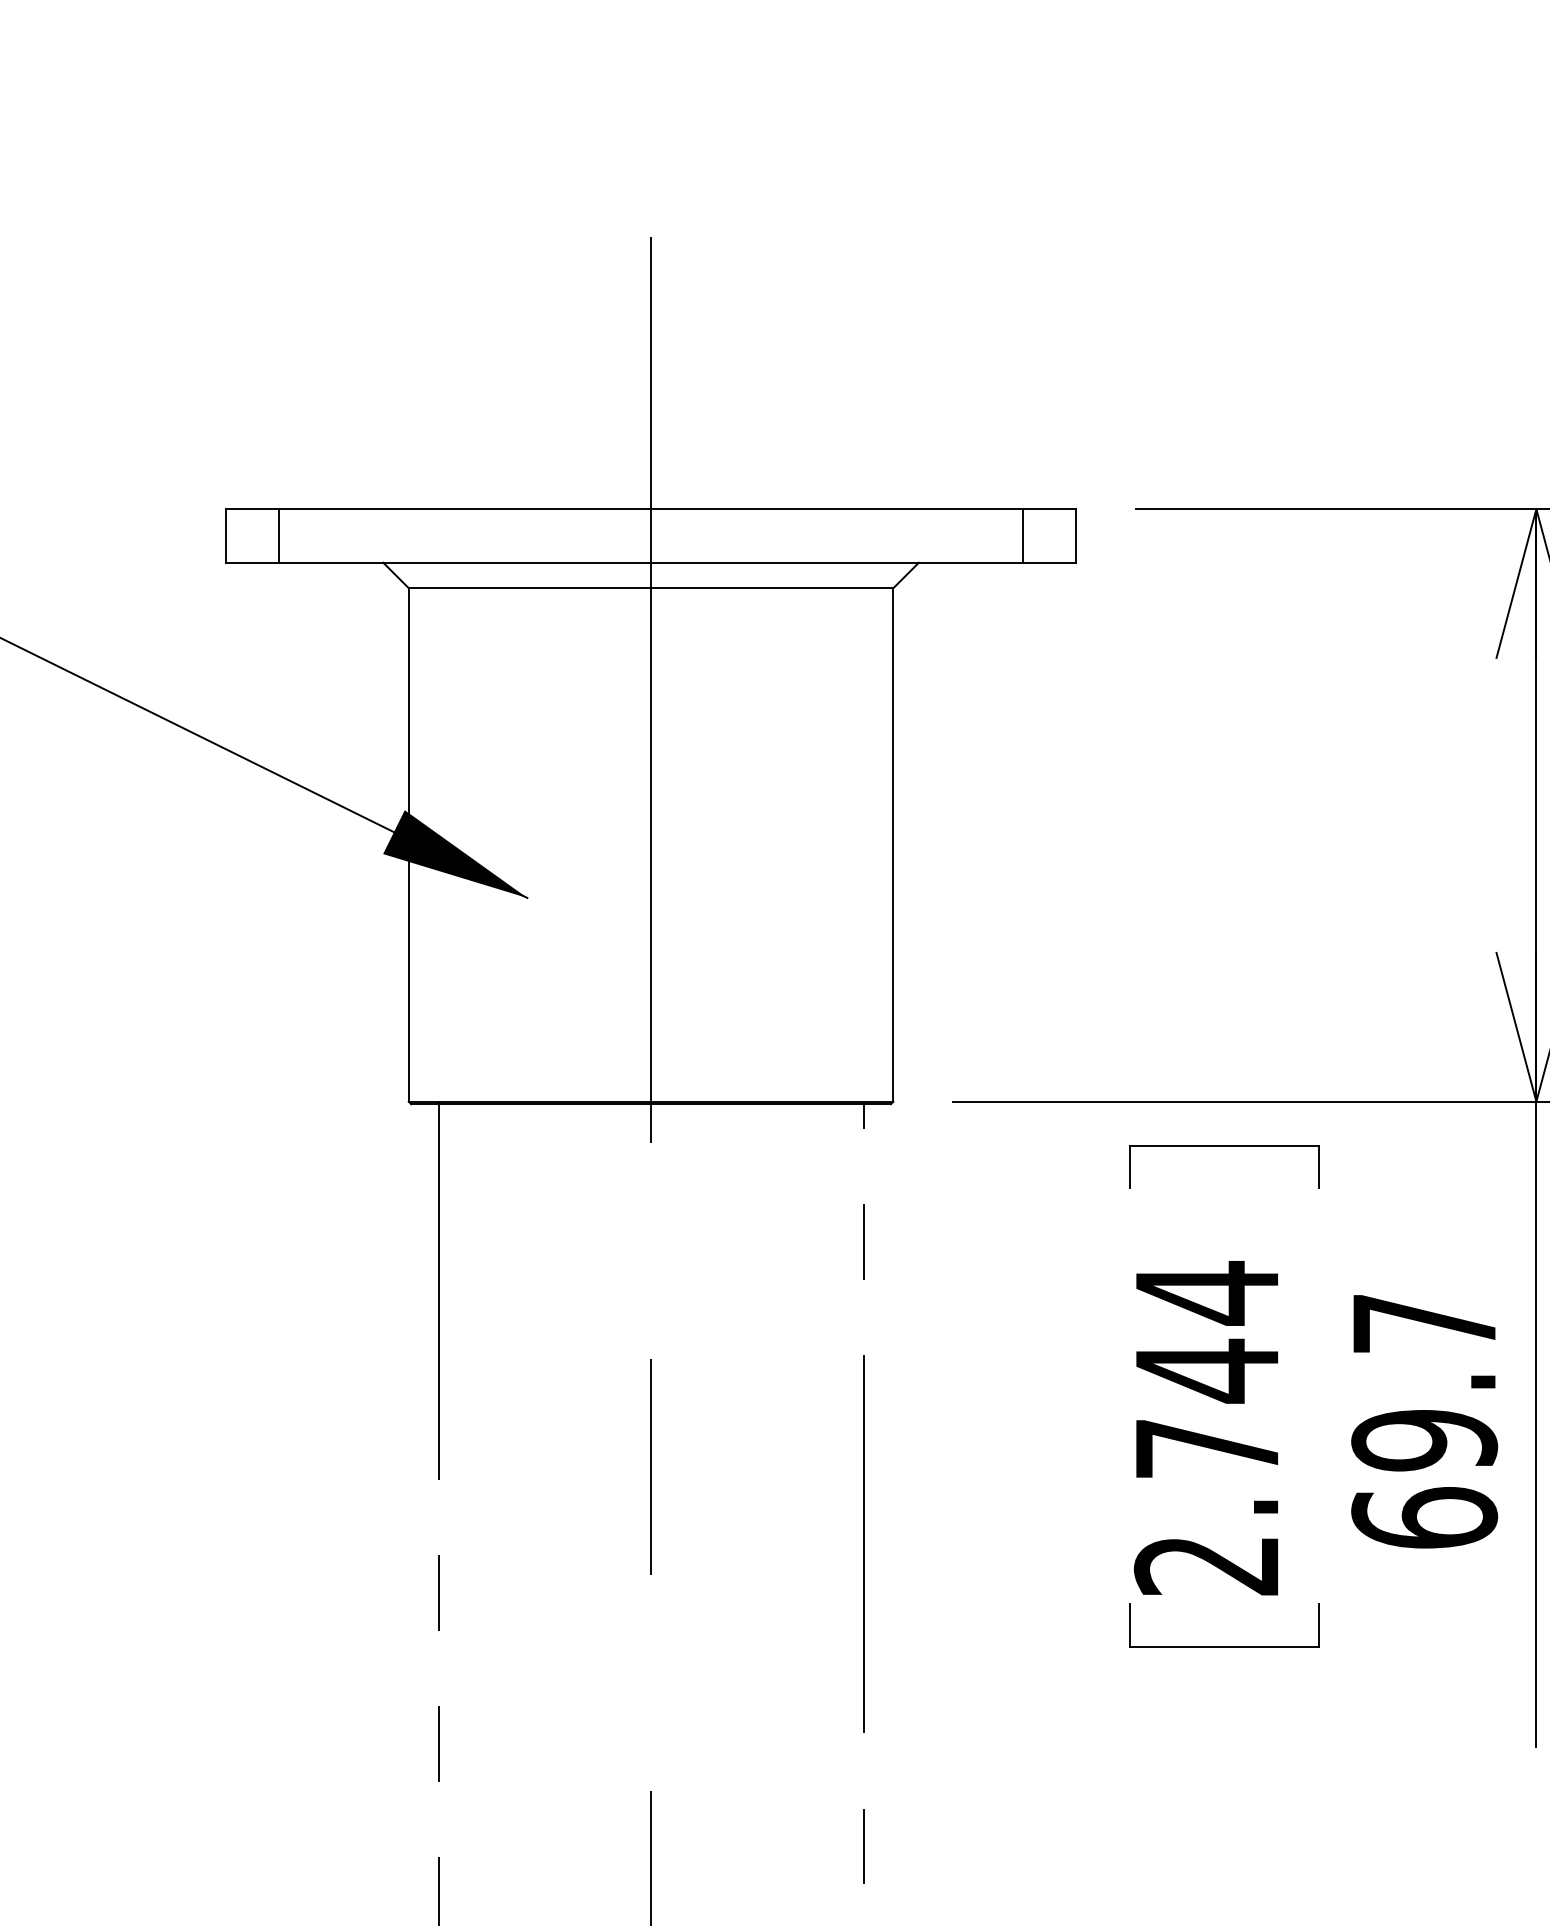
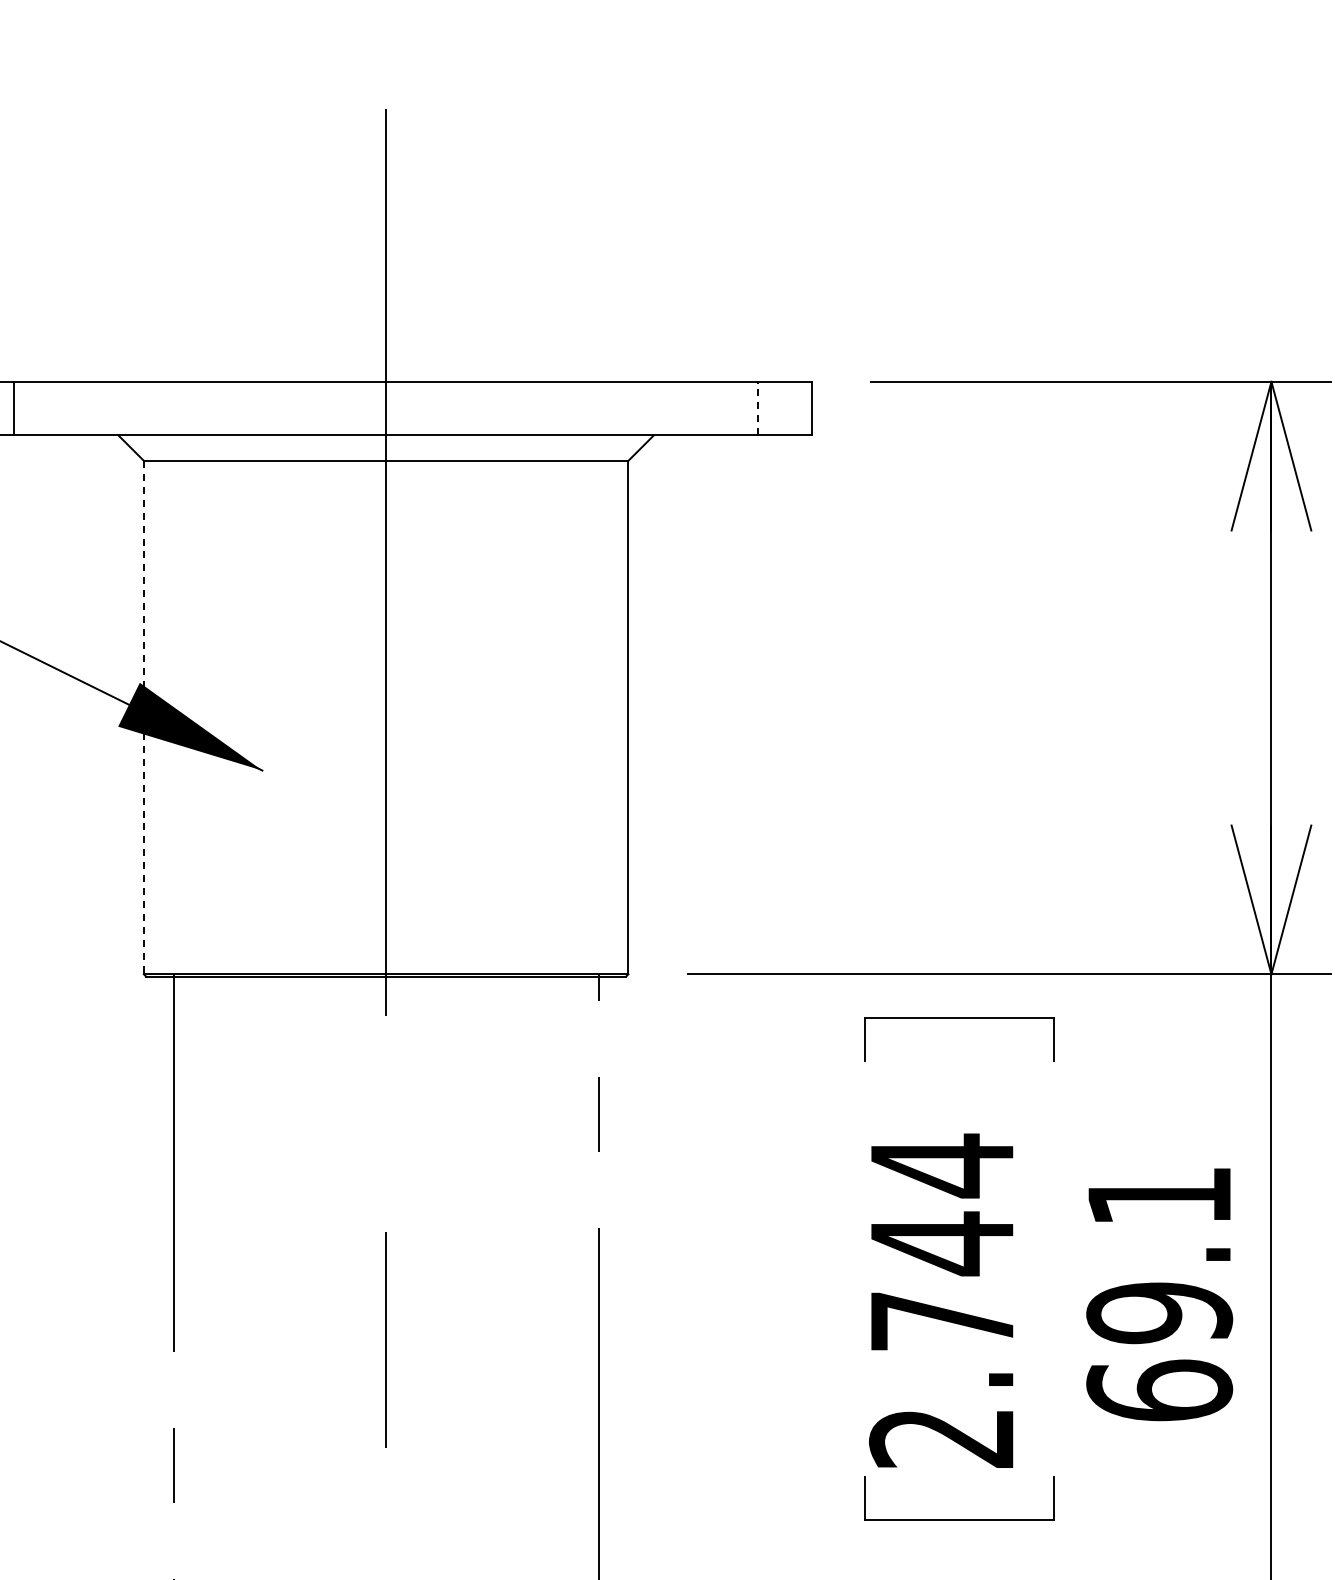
line: (1023, 535) -> (758, 408), solid -> dashed
line: (408, 844) -> (143, 717), solid -> dashed
text: (1424, 1323) -> (1159, 1196), 69.7 -> 69.1

